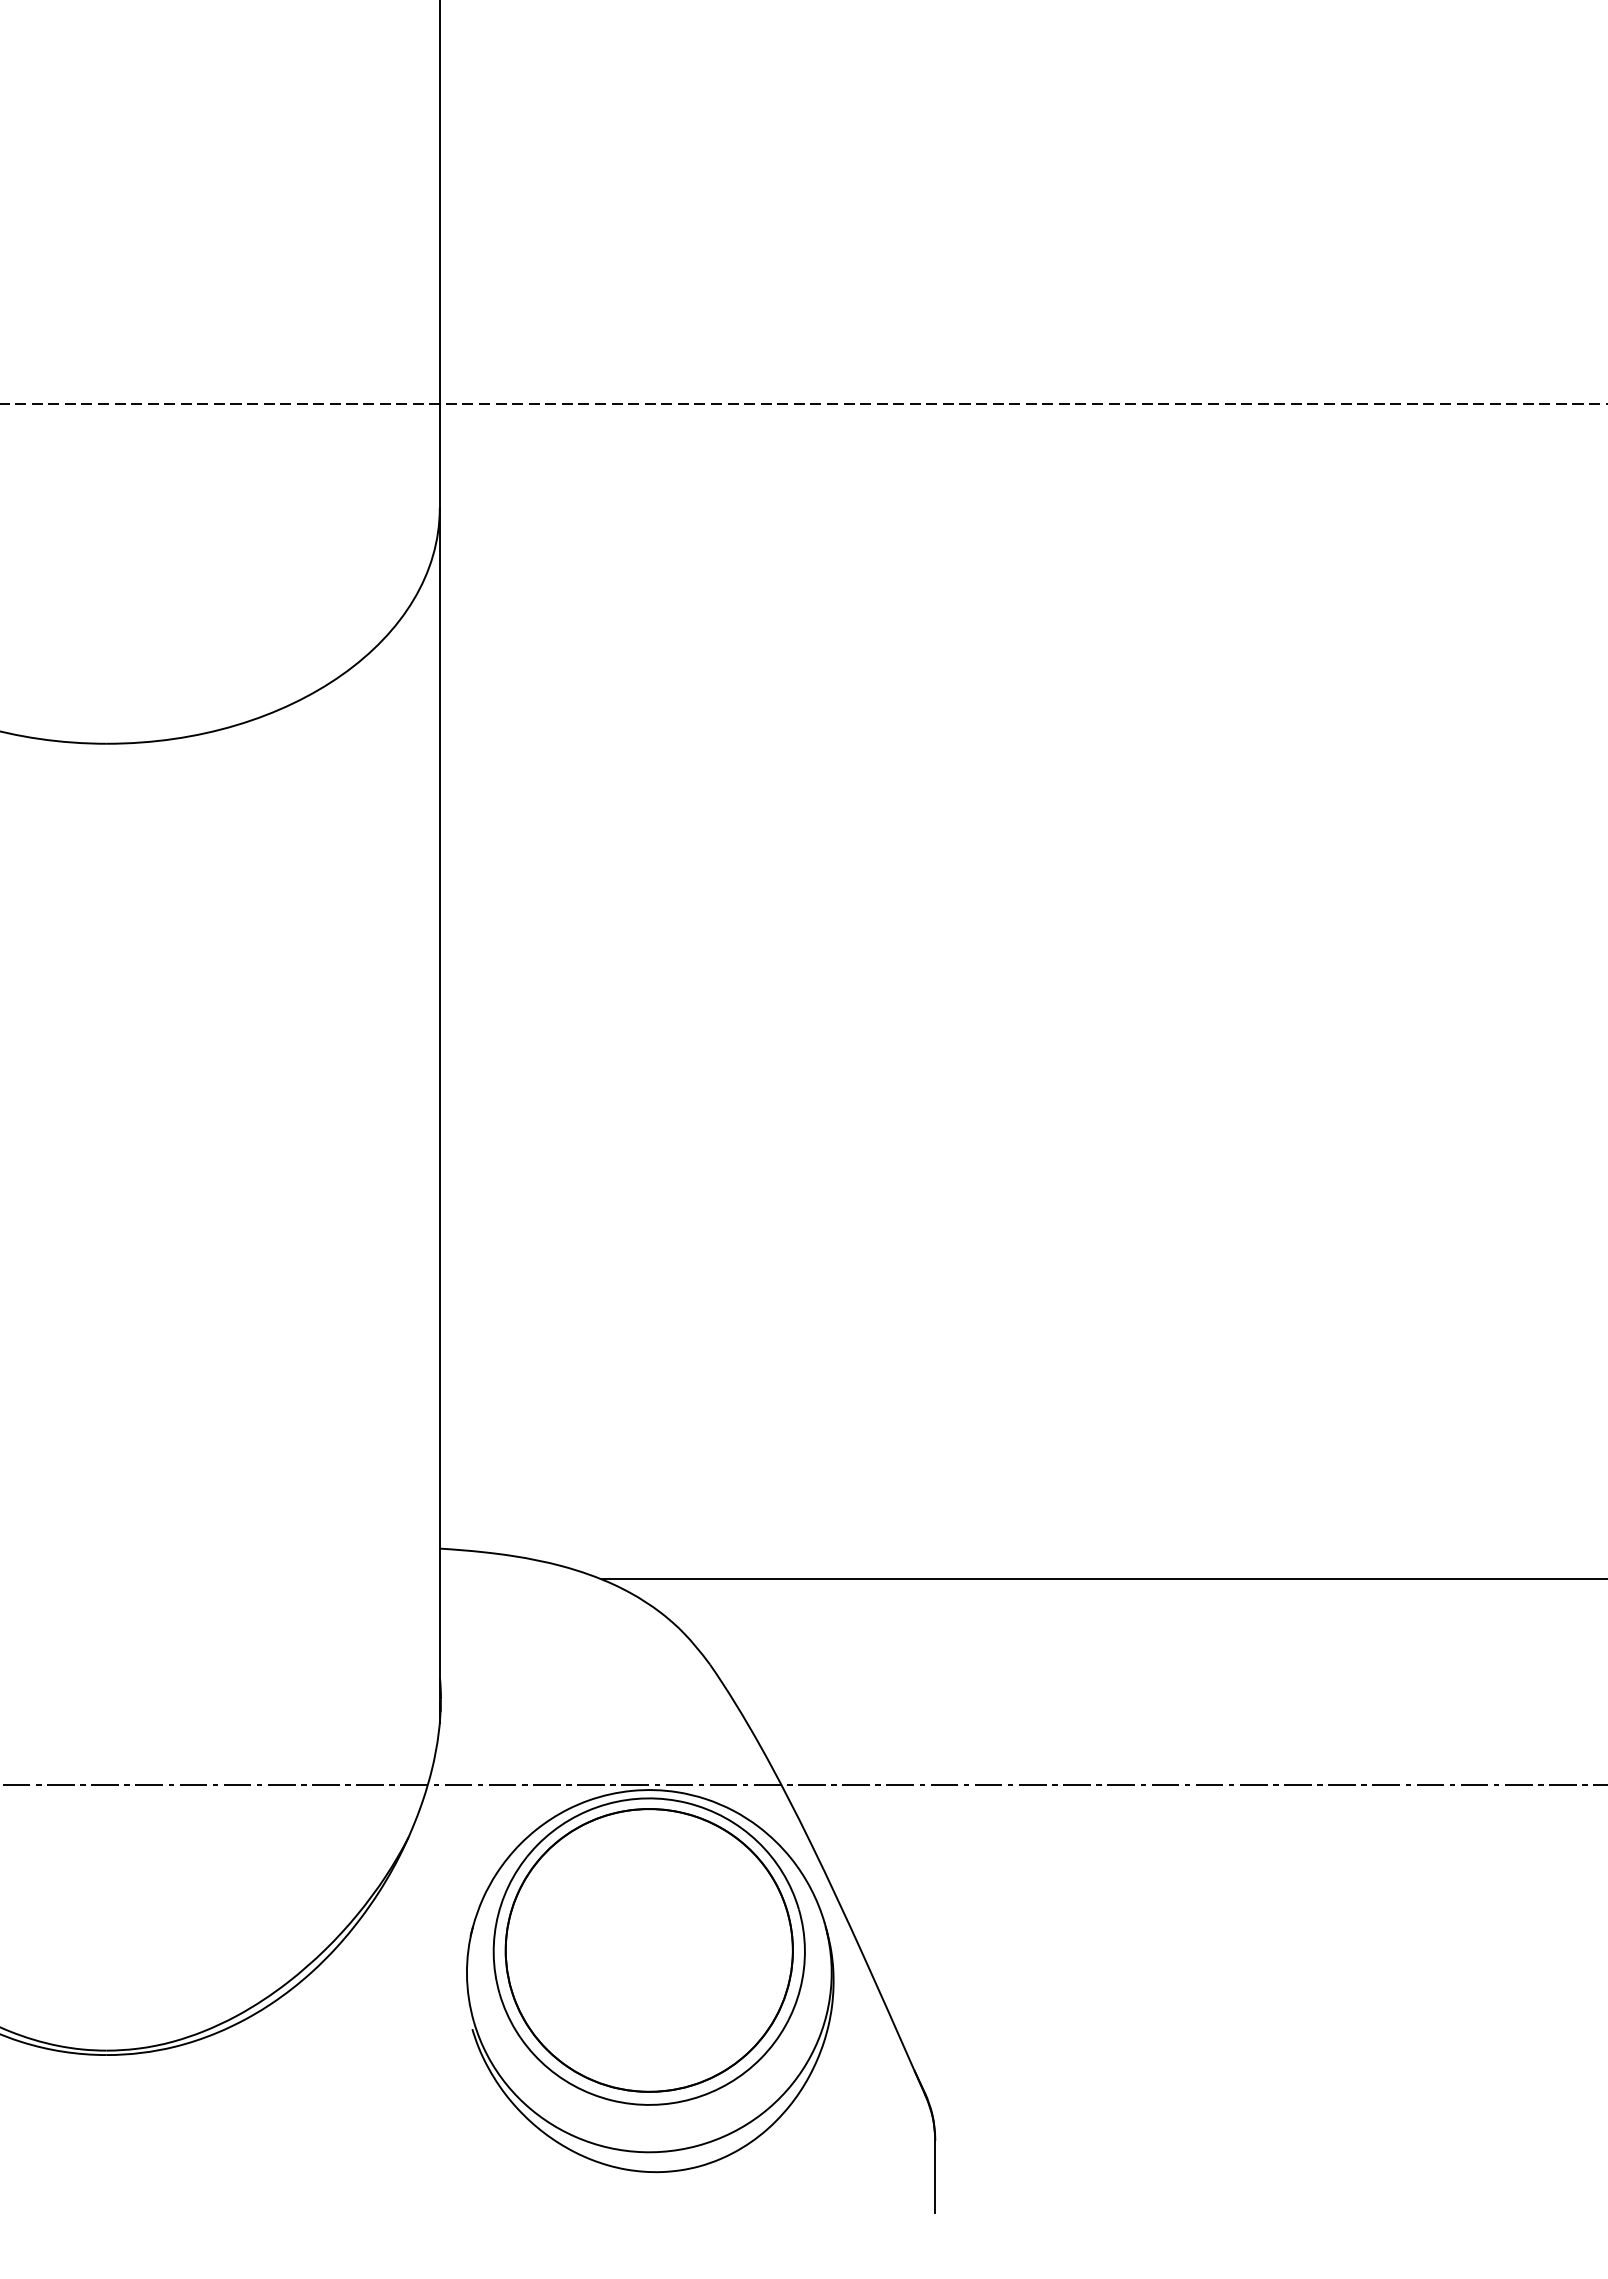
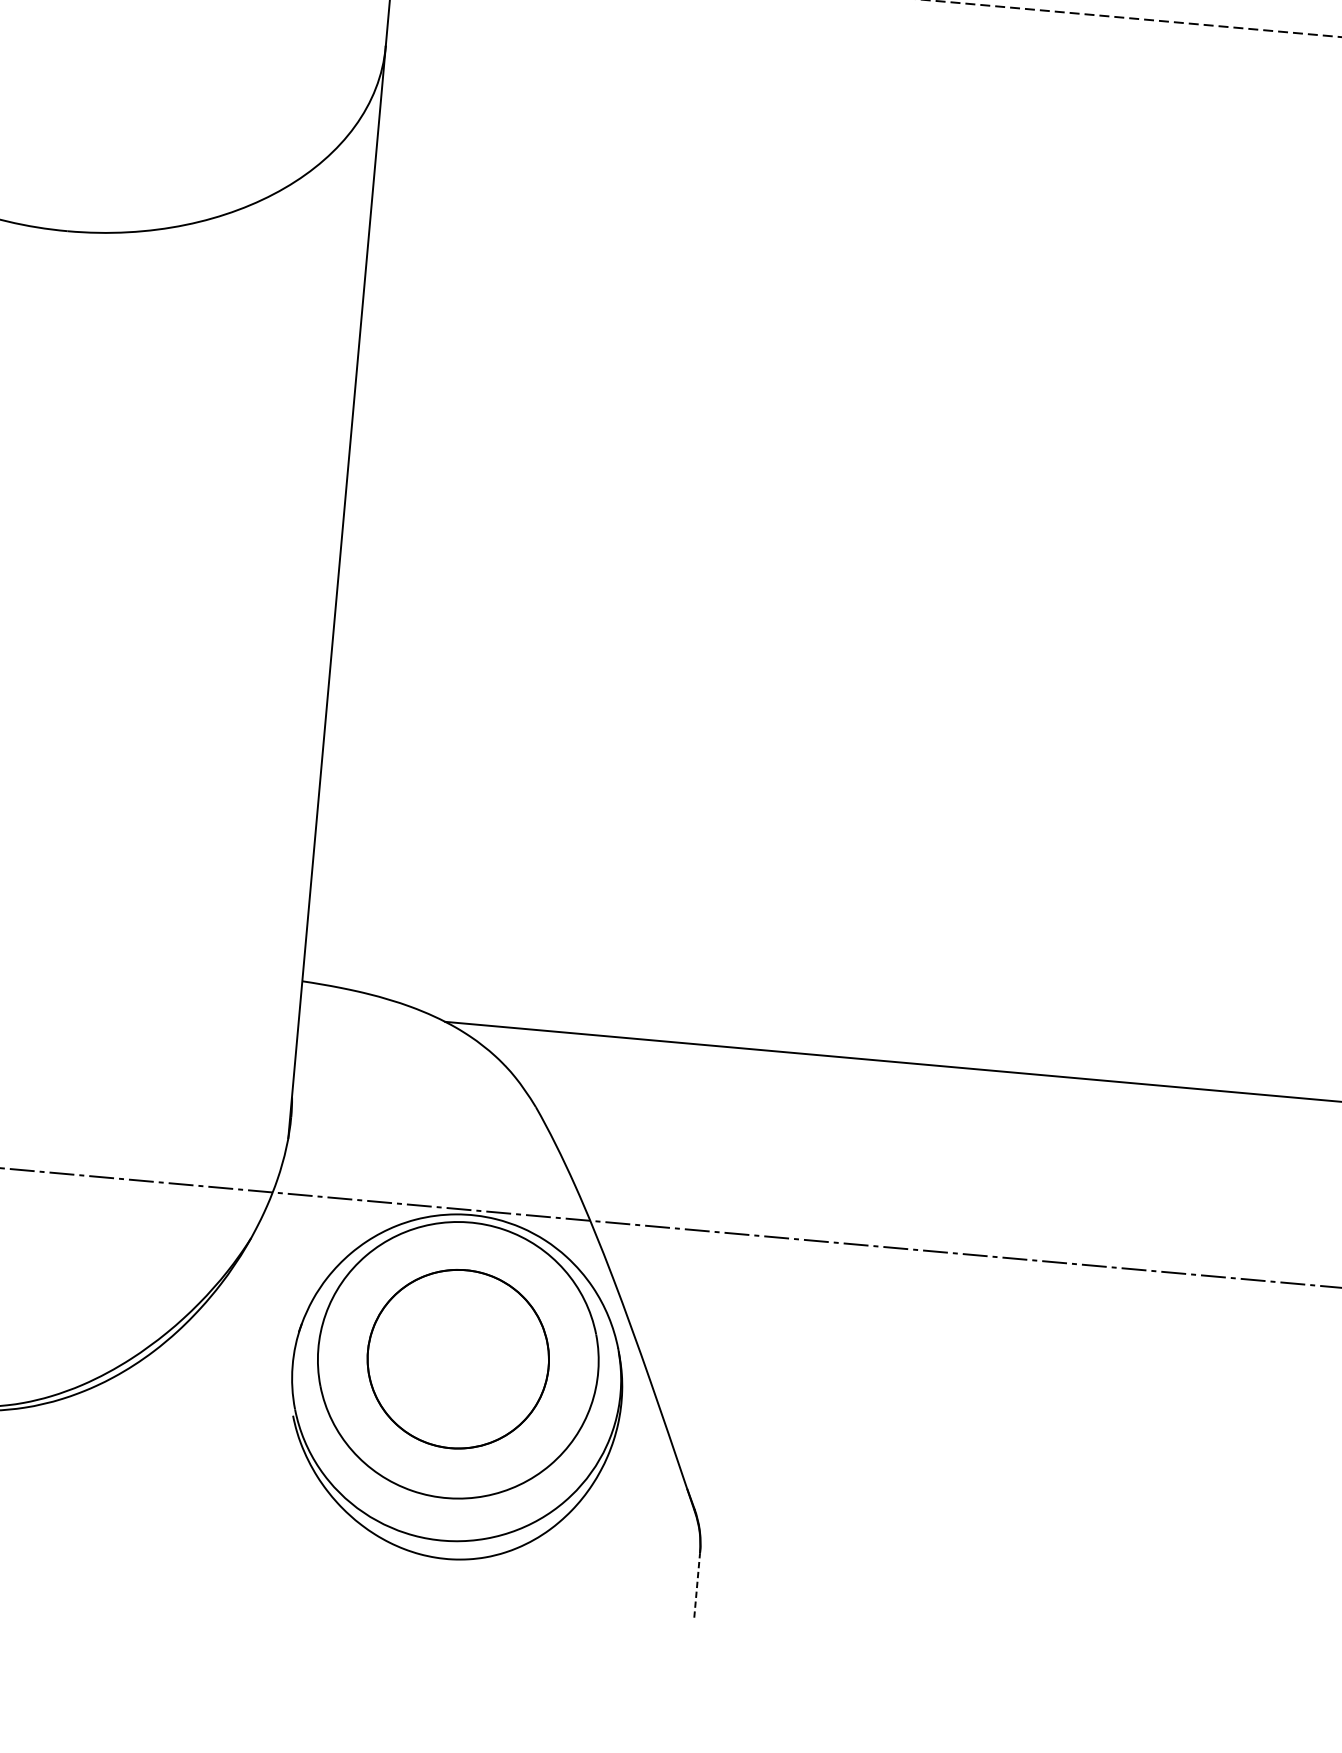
part: (648, 1950) -> (457, 1359), size x0.7
line: (935, 2176) -> (697, 1585), solid -> dashed

